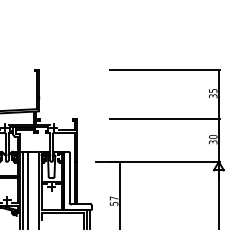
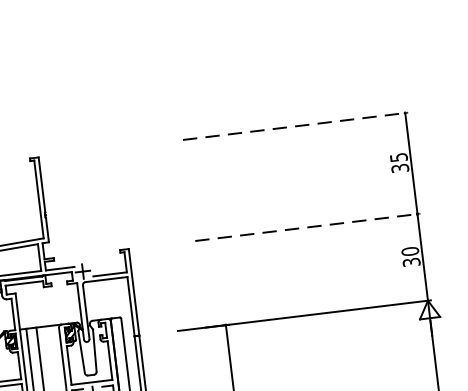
line: (165, 69) -> (296, 125), solid -> dashed
line: (165, 119) -> (308, 227), solid -> dashed

